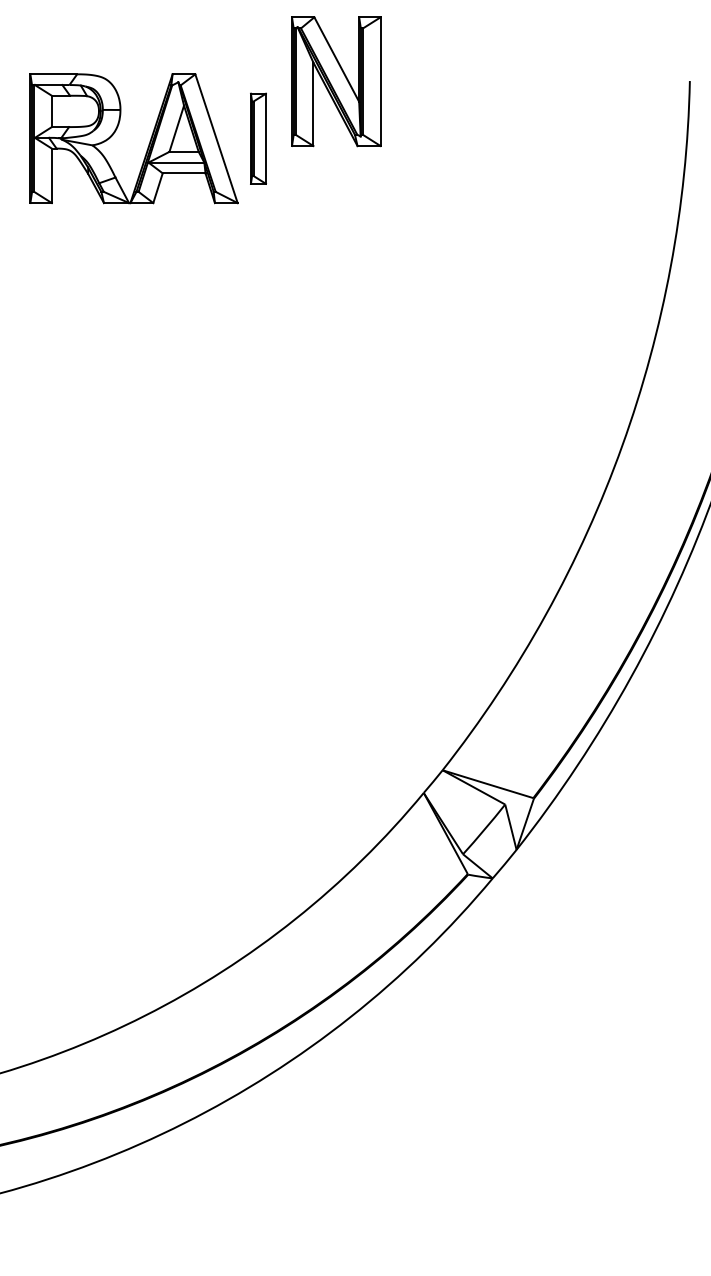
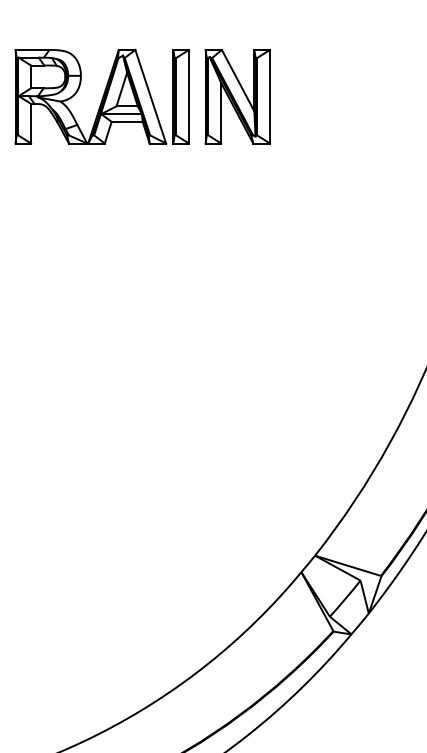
part: (336, 81) -> (237, 96), moved
part: (258, 138) -> (181, 96), size x1.43

